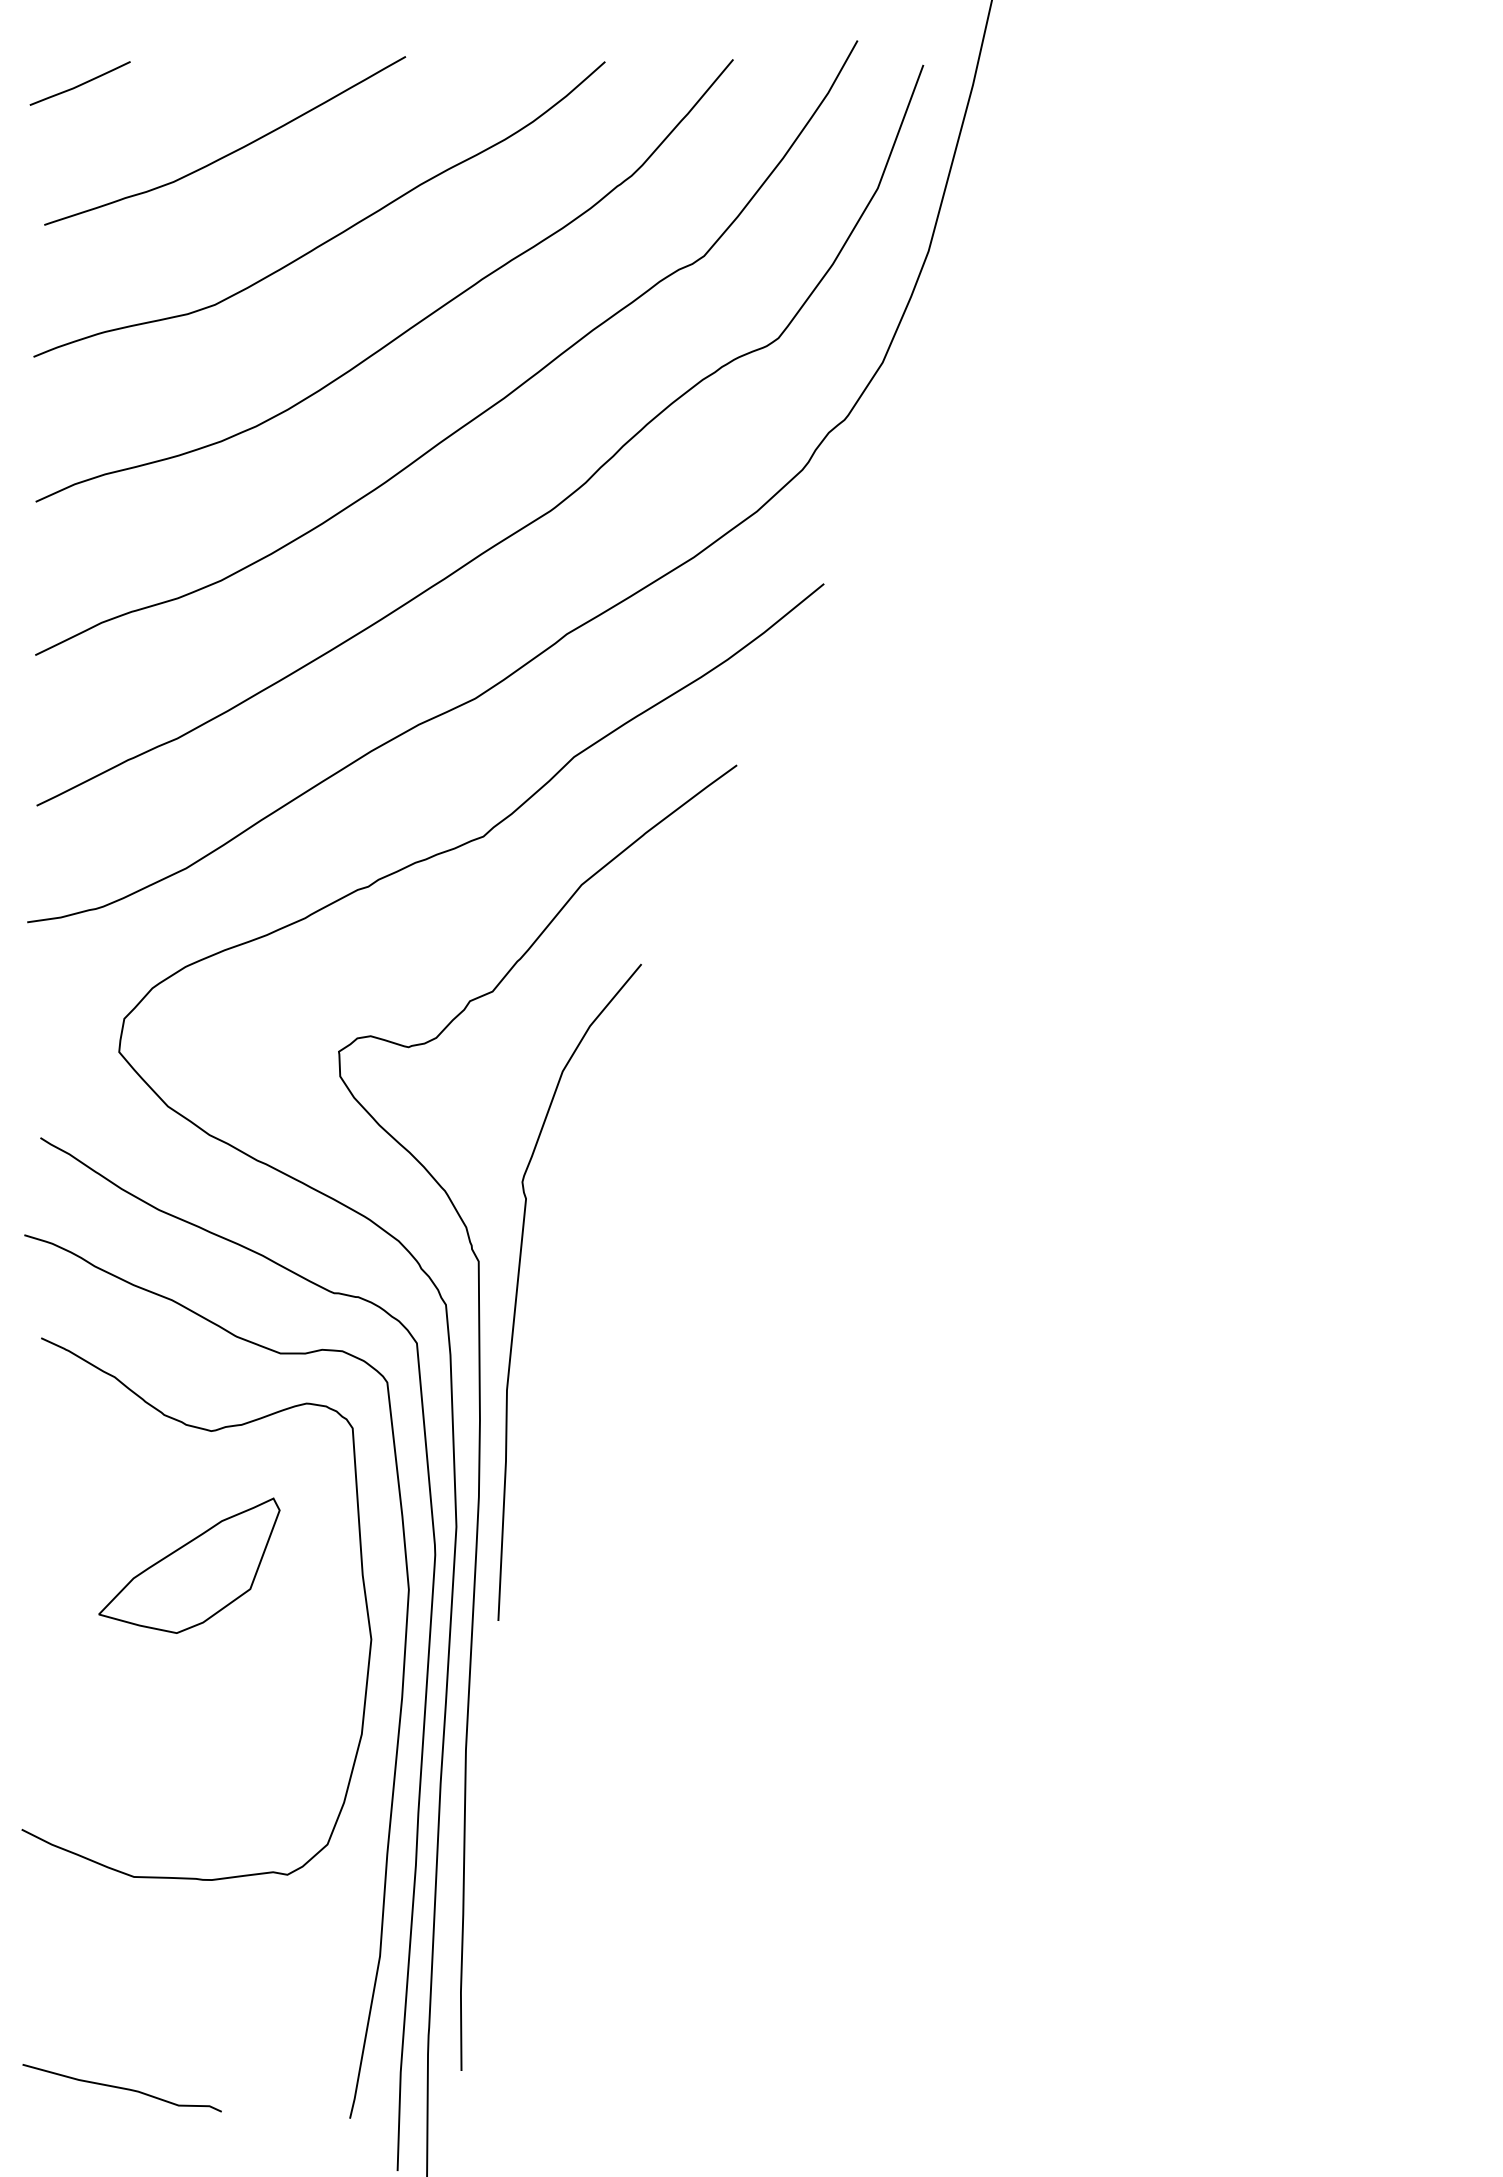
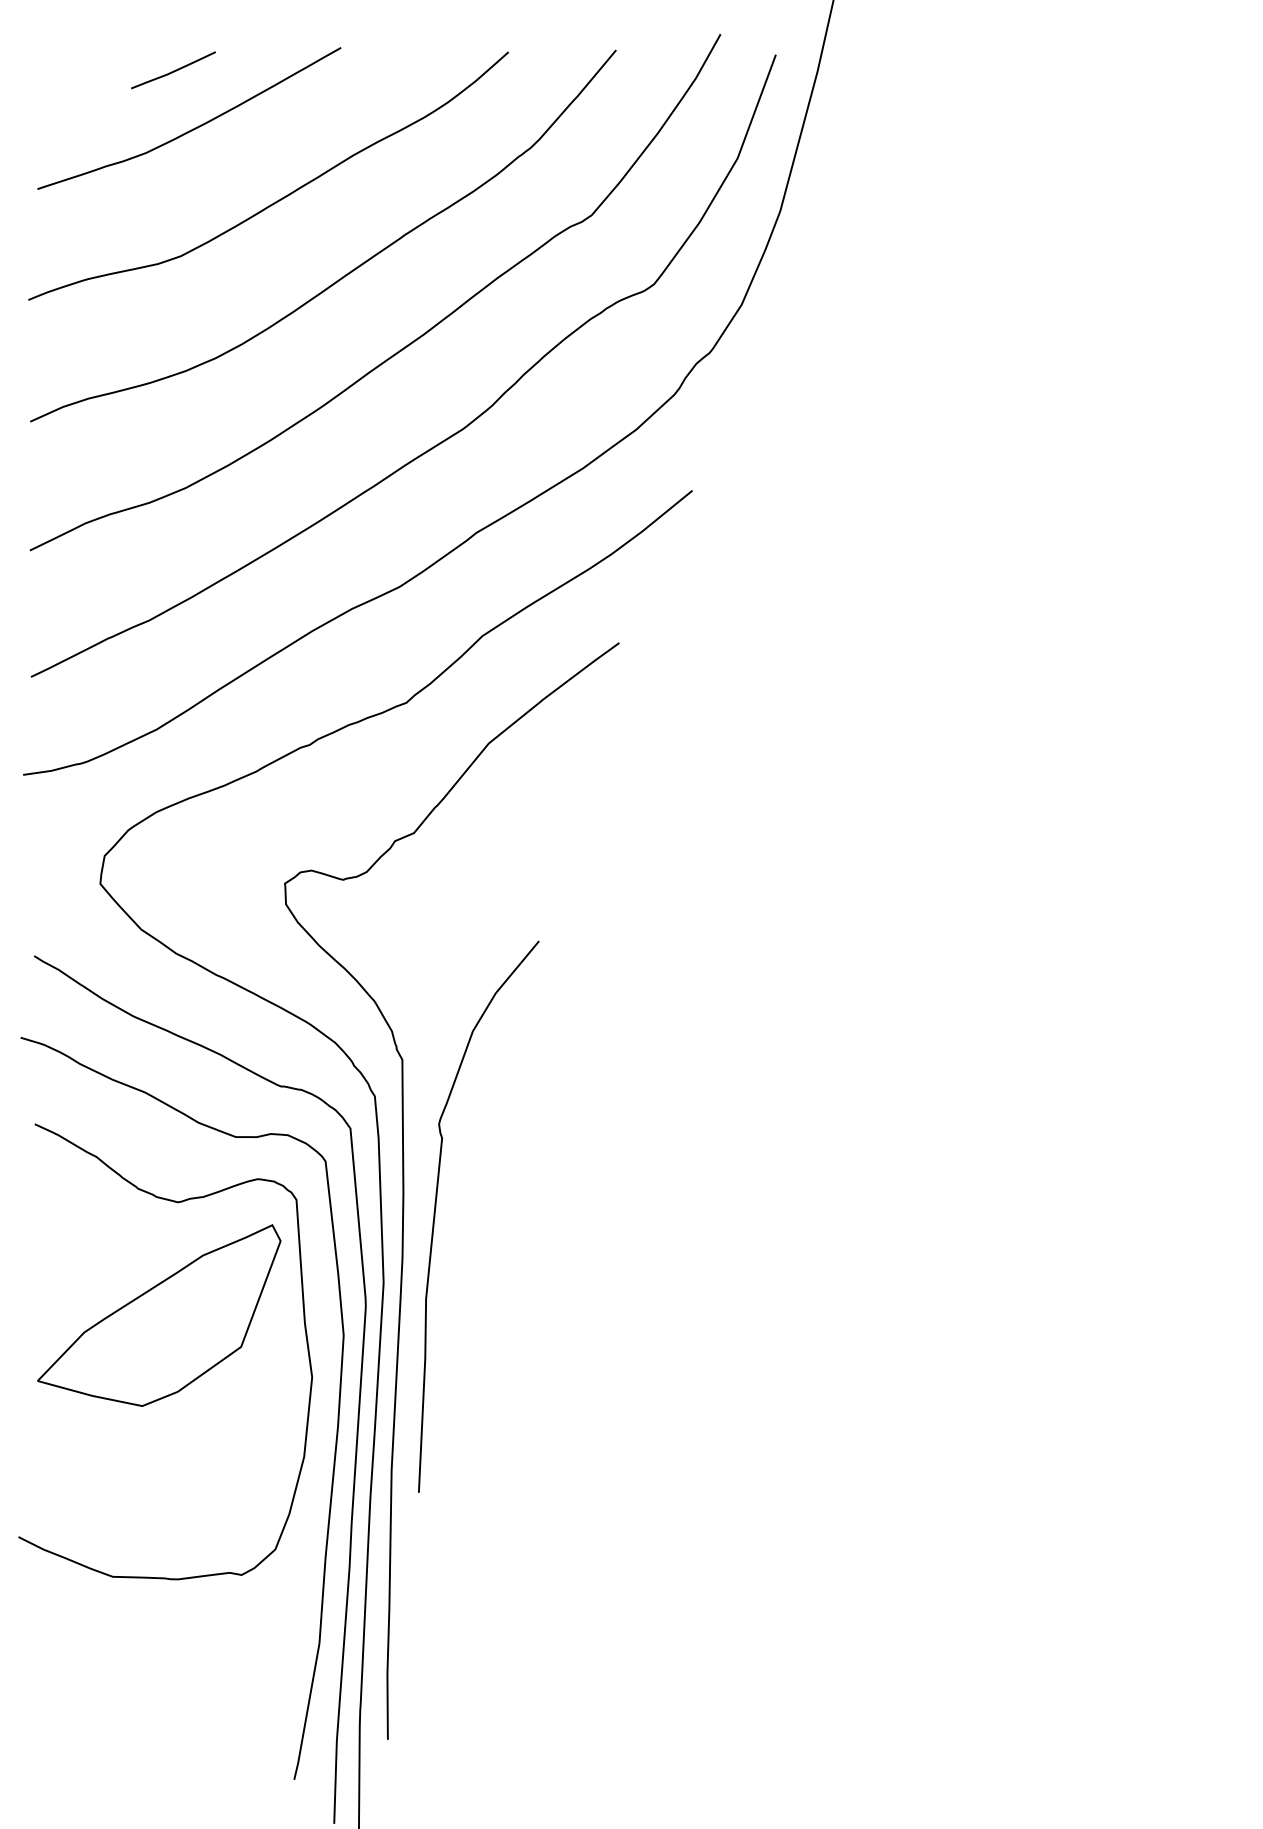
curve: (79, 84) -> (172, 71), moved
curve: (518, 1287) -> (435, 1212), moved
part: (189, 1565) -> (159, 1315), size x1.6
curve: (121, 2088) -> (102, 1754), removed

